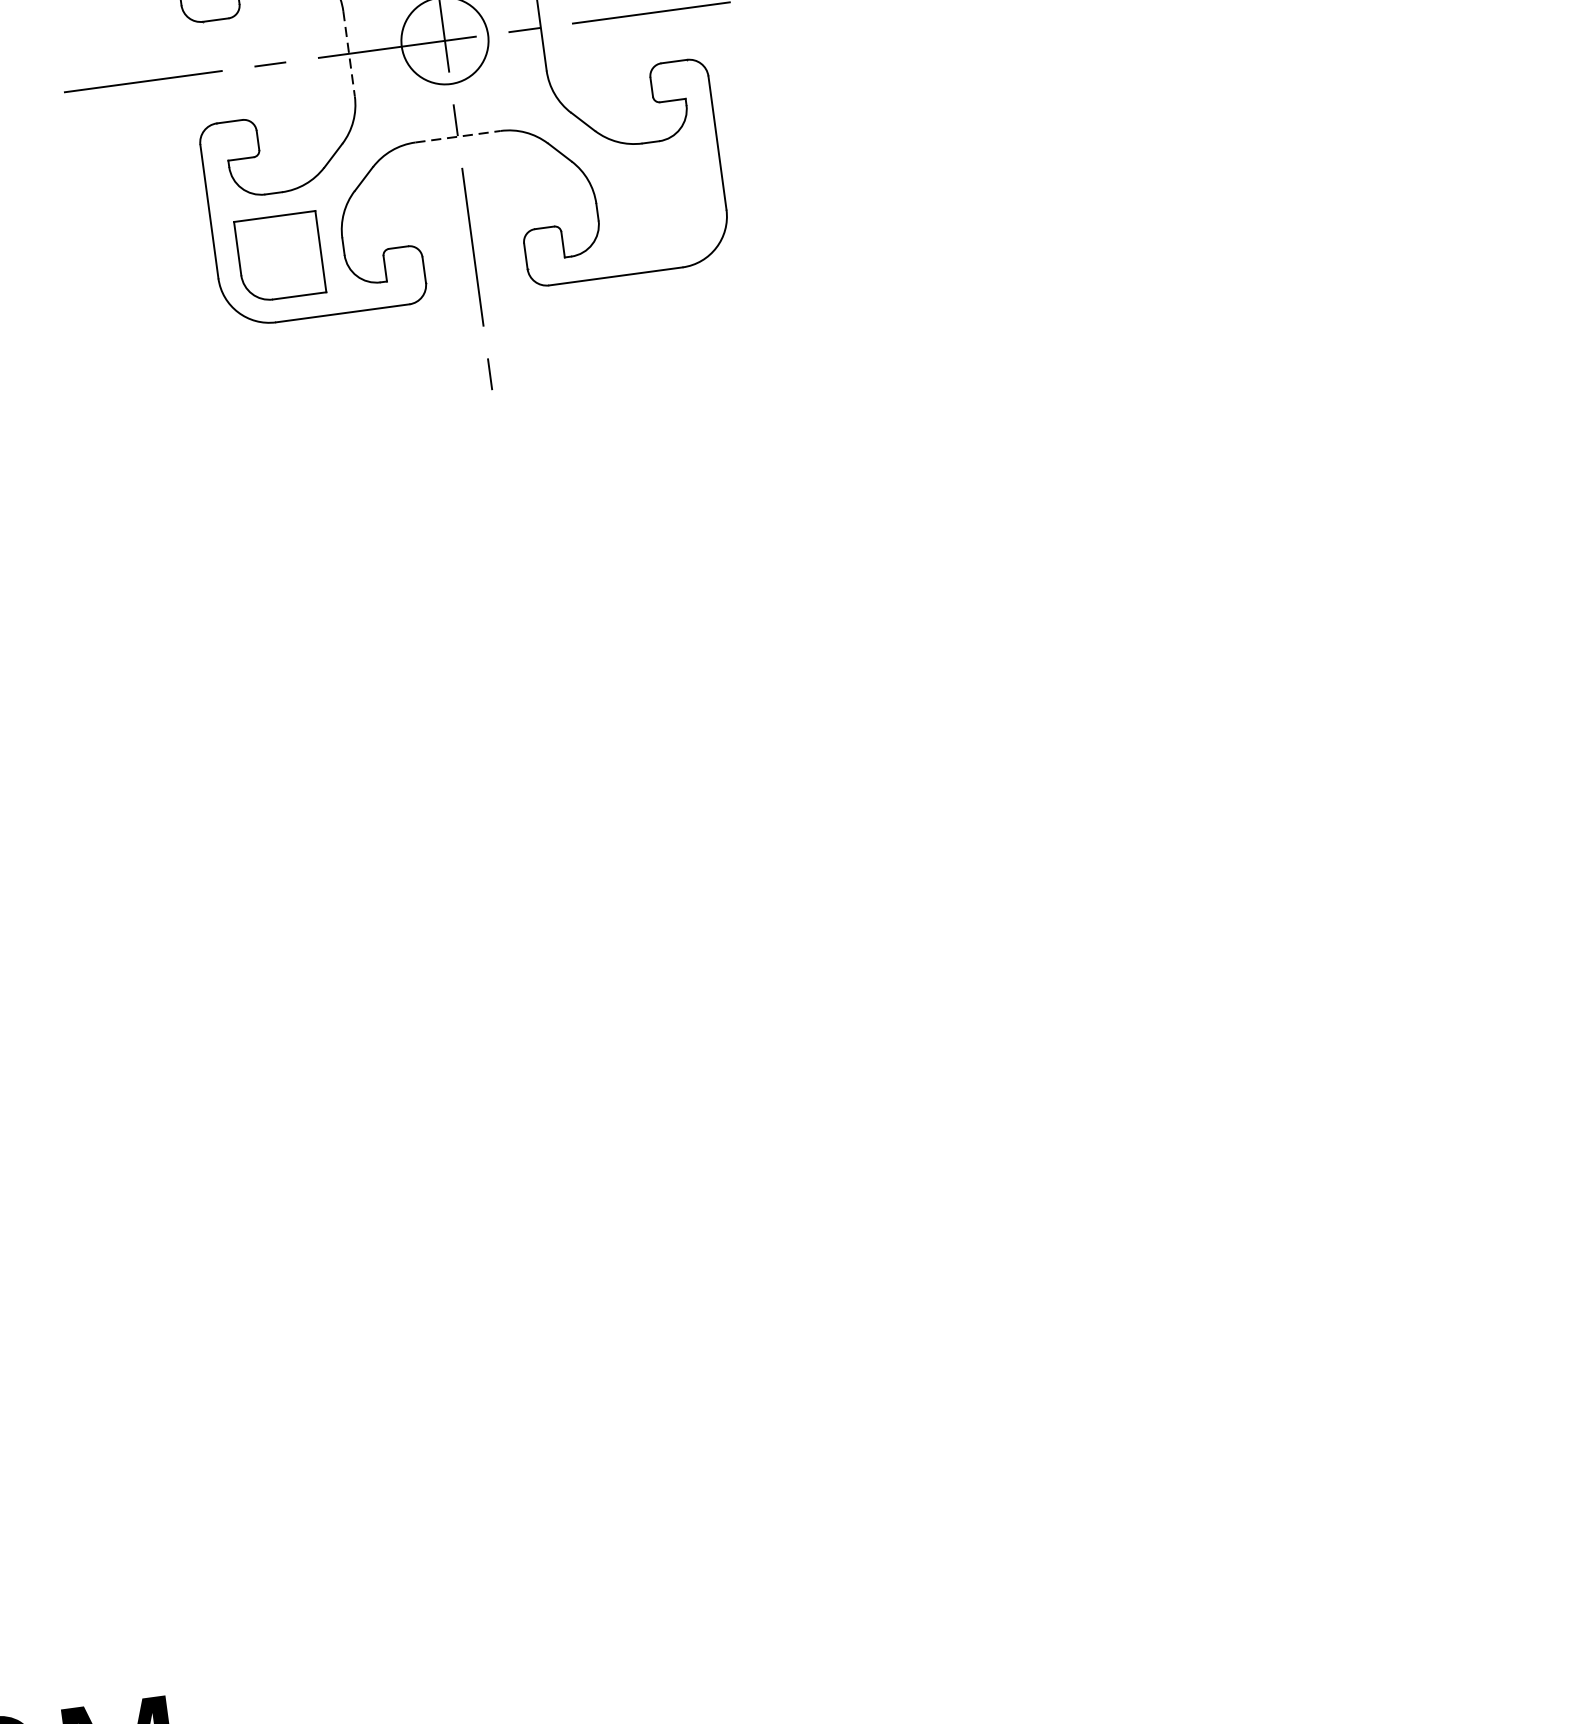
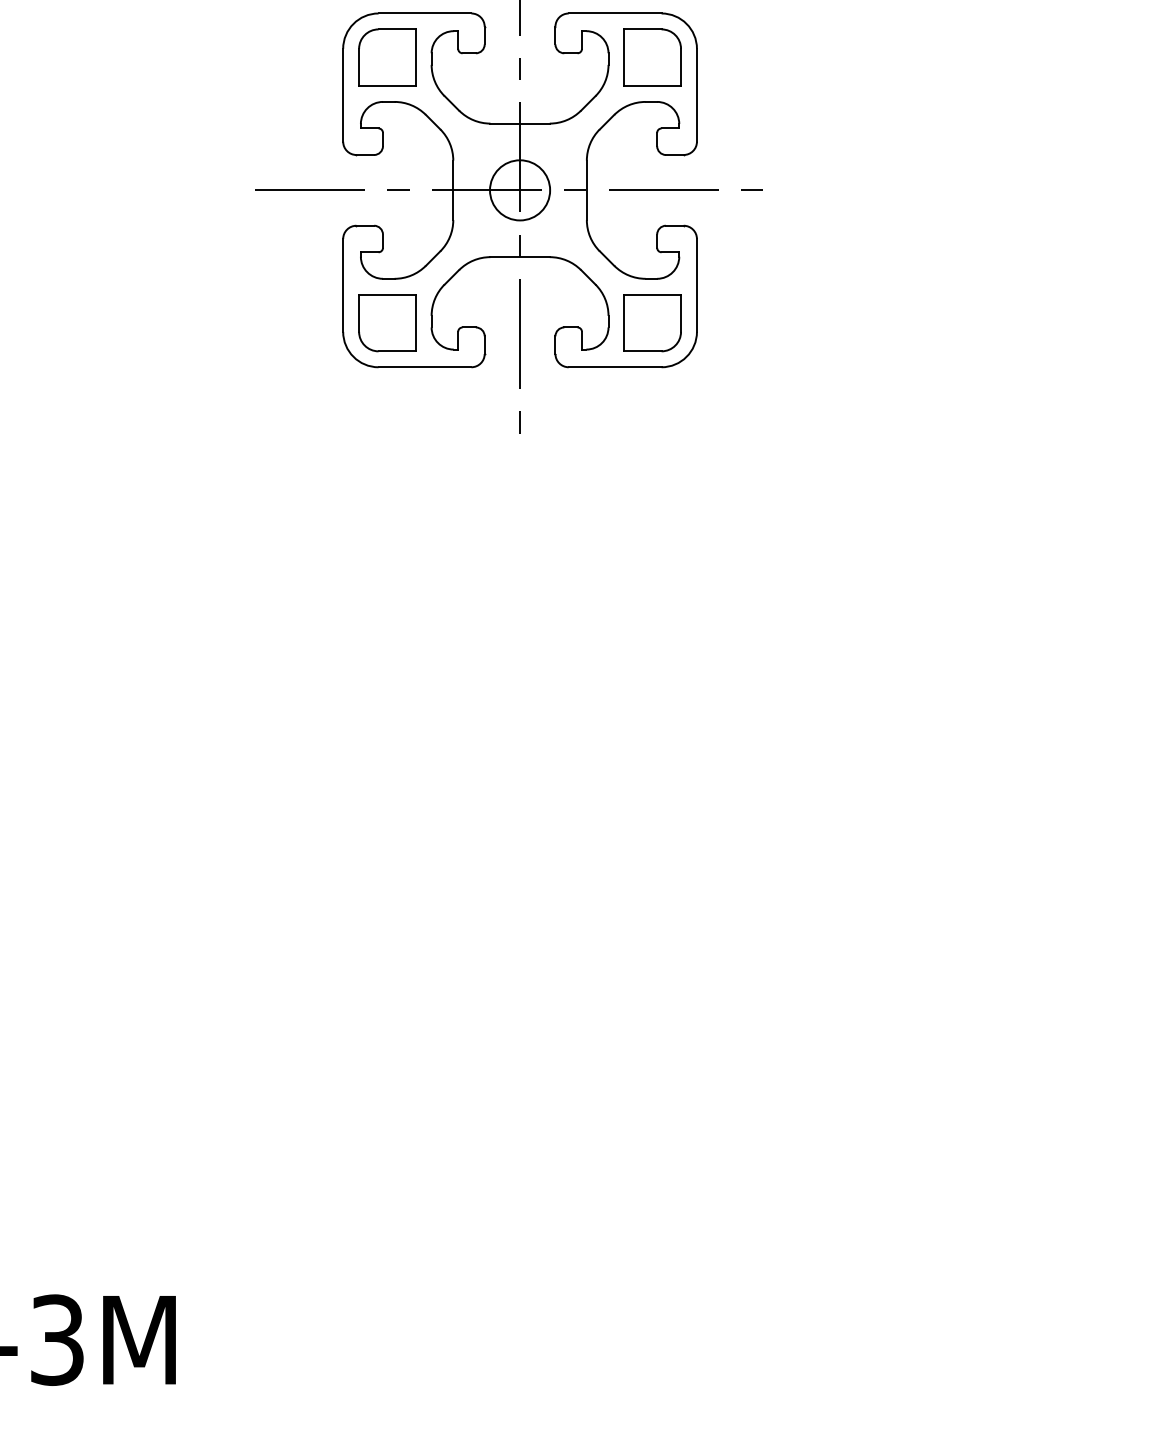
line: (349, 53) -> (453, 190), dashed -> solid
line: (458, 137) -> (520, 257), dashed -> solid
part: (661, 206) -> (652, 323), added

